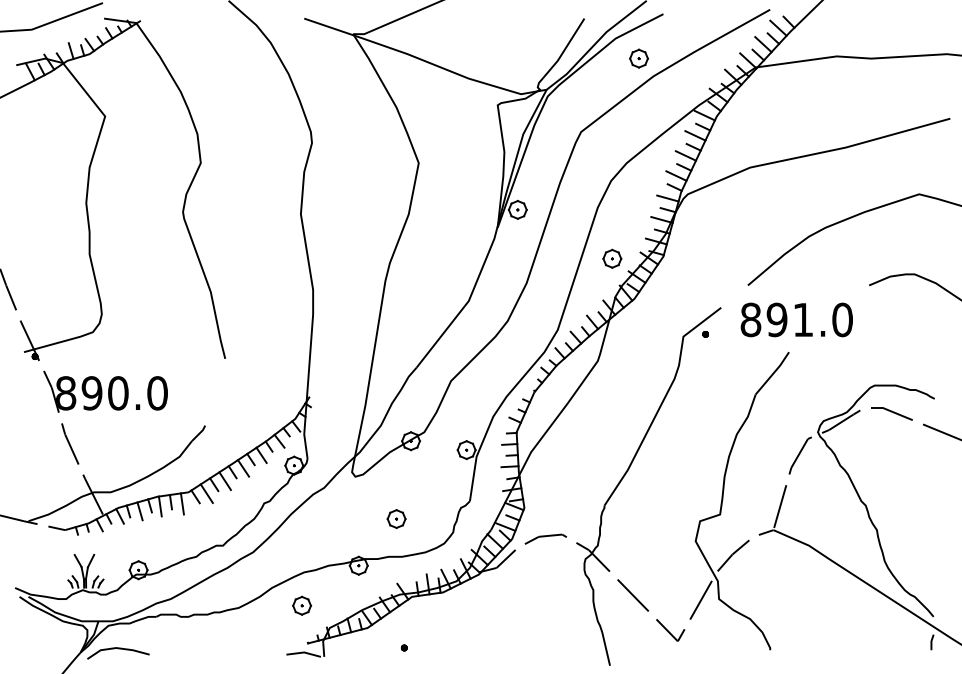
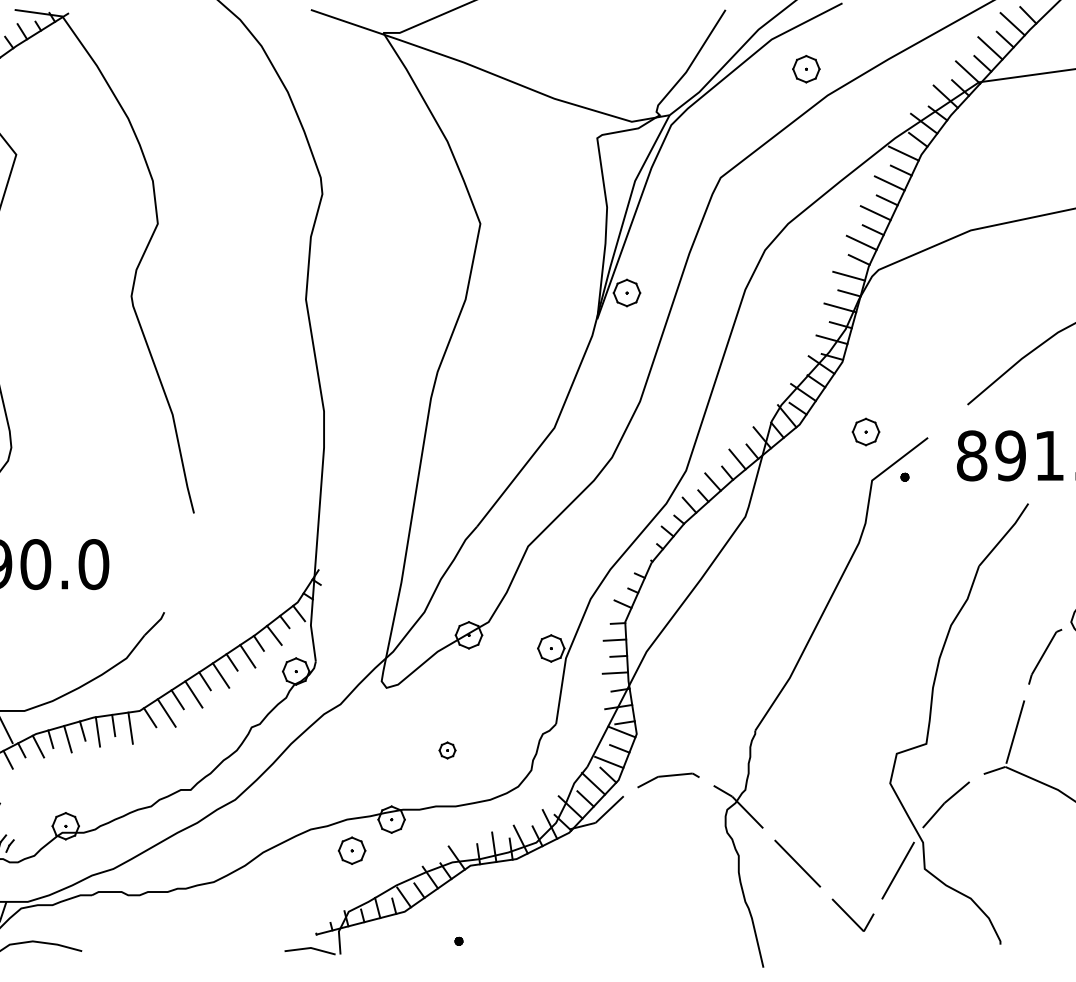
part: (612, 258) -> (866, 431), moved
part: (396, 518) -> (447, 749), size x0.6
part: (301, 605) -> (351, 850), moved

